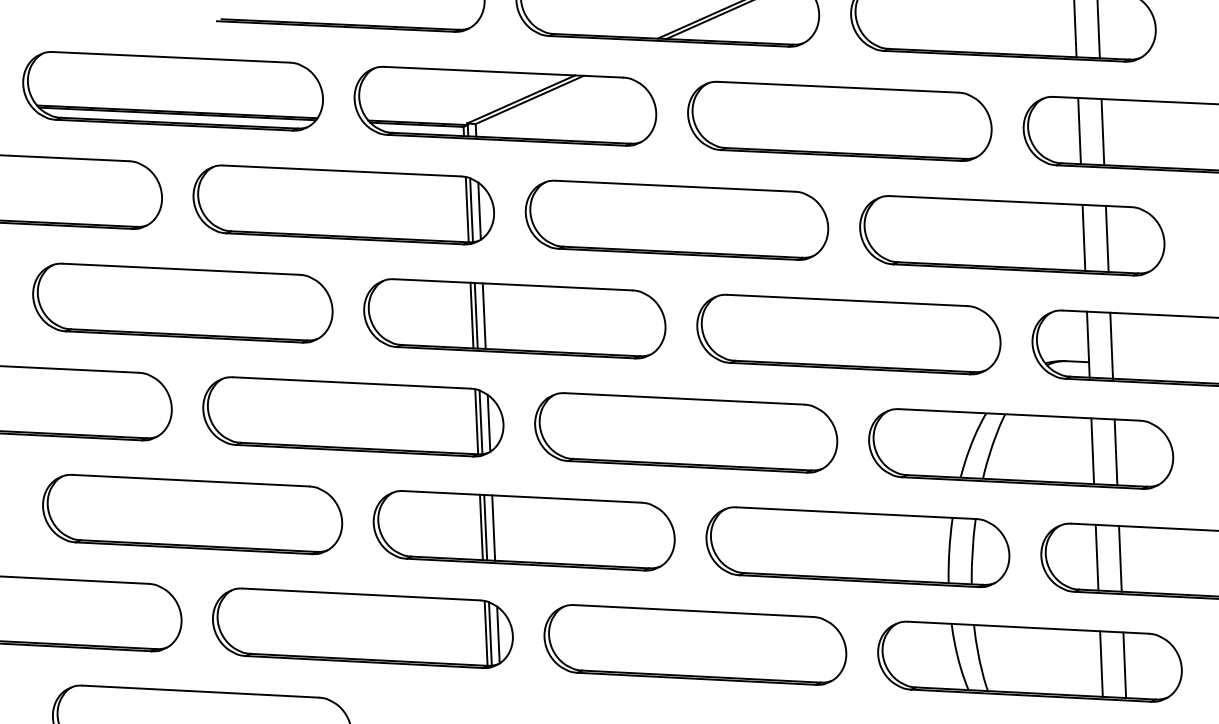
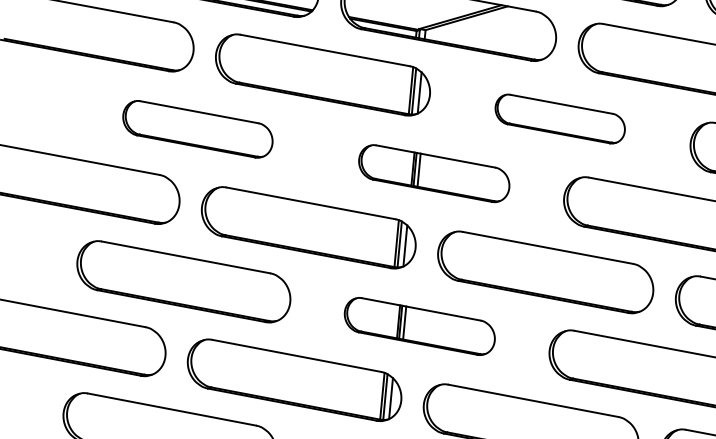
part: (676, 219) -> (559, 118), size x0.6
part: (182, 302) -> (197, 128), size x0.7
part: (514, 318) -> (434, 173), size x0.7
part: (523, 530) -> (419, 326), size x0.7

